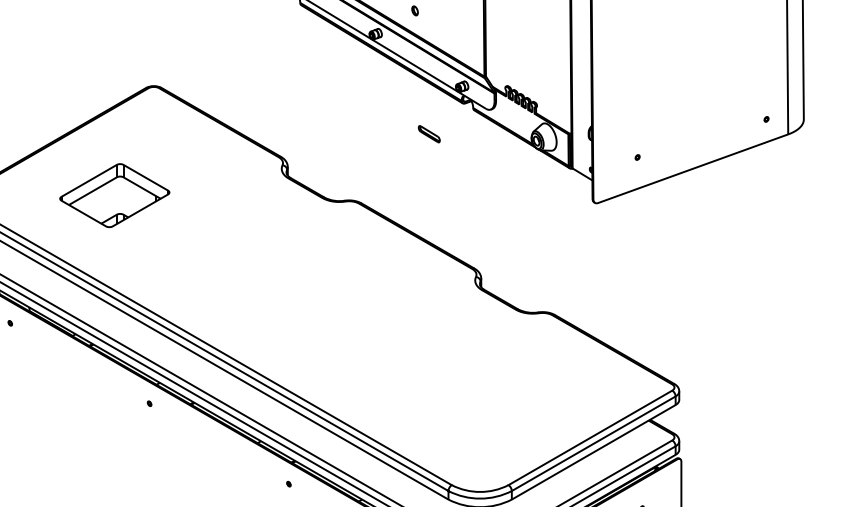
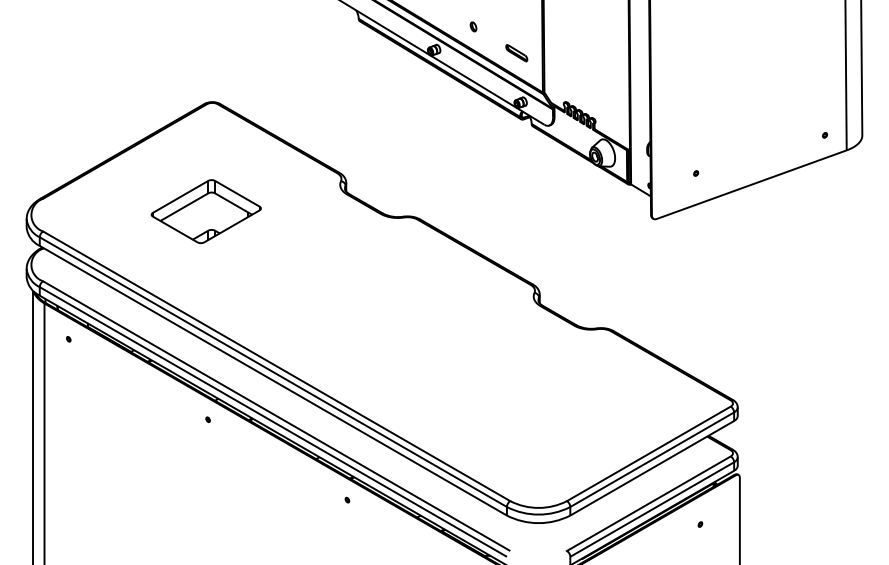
part: (429, 134) -> (516, 53), moved
part: (114, 195) -> (205, 211), moved

